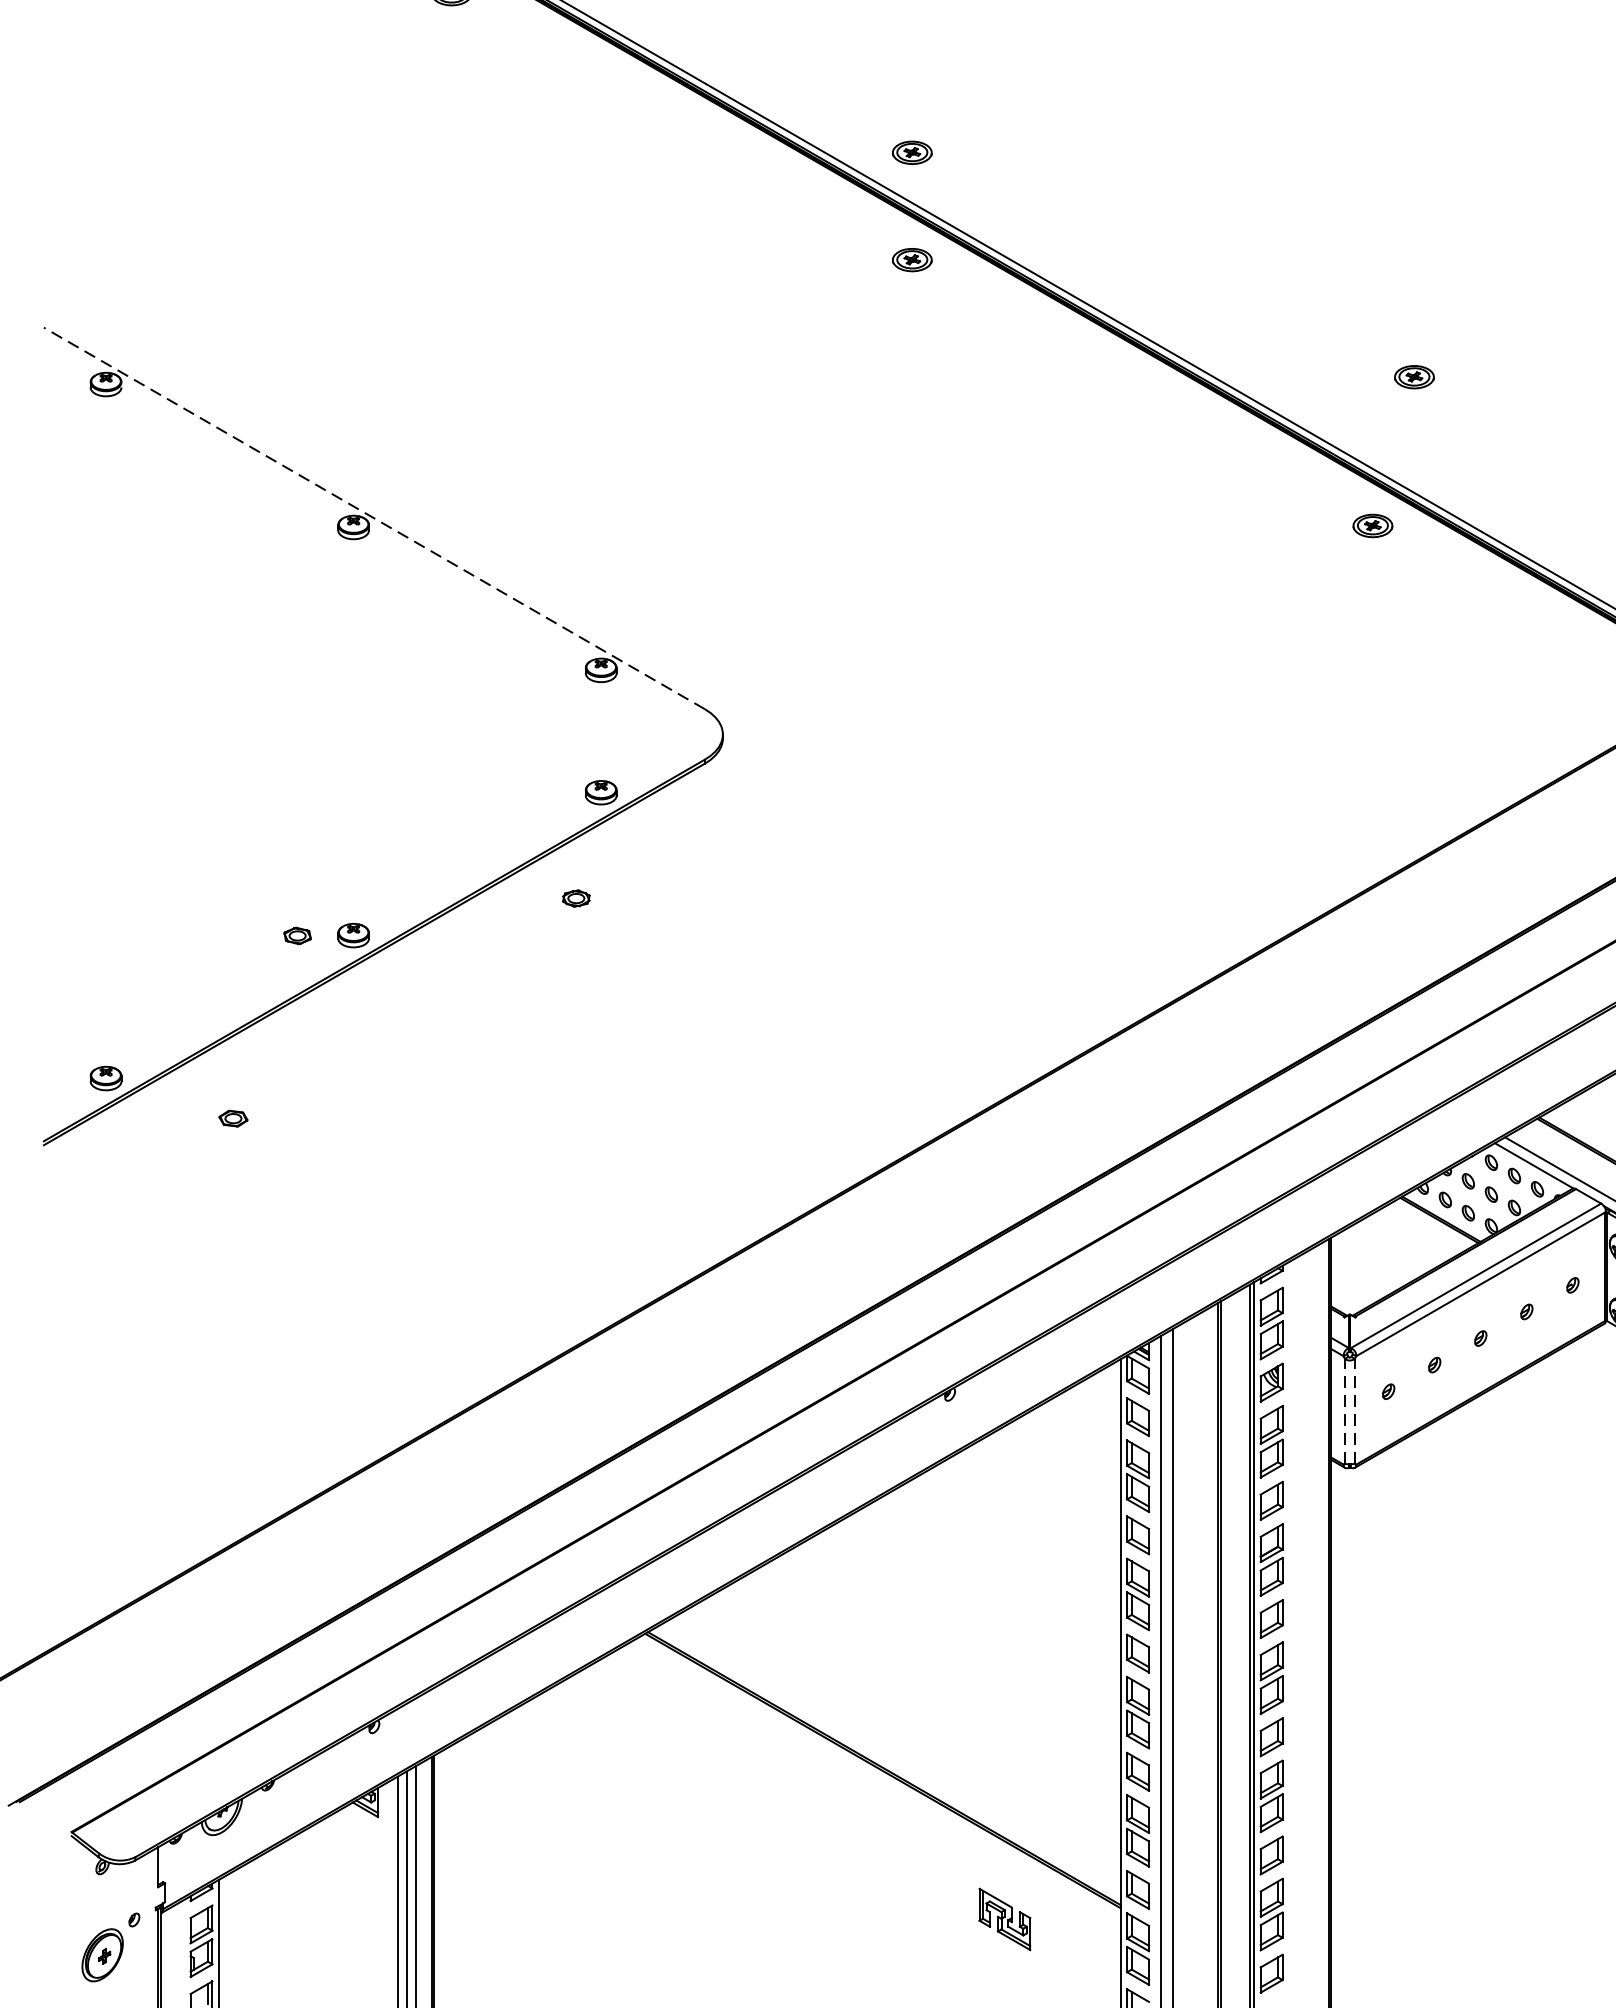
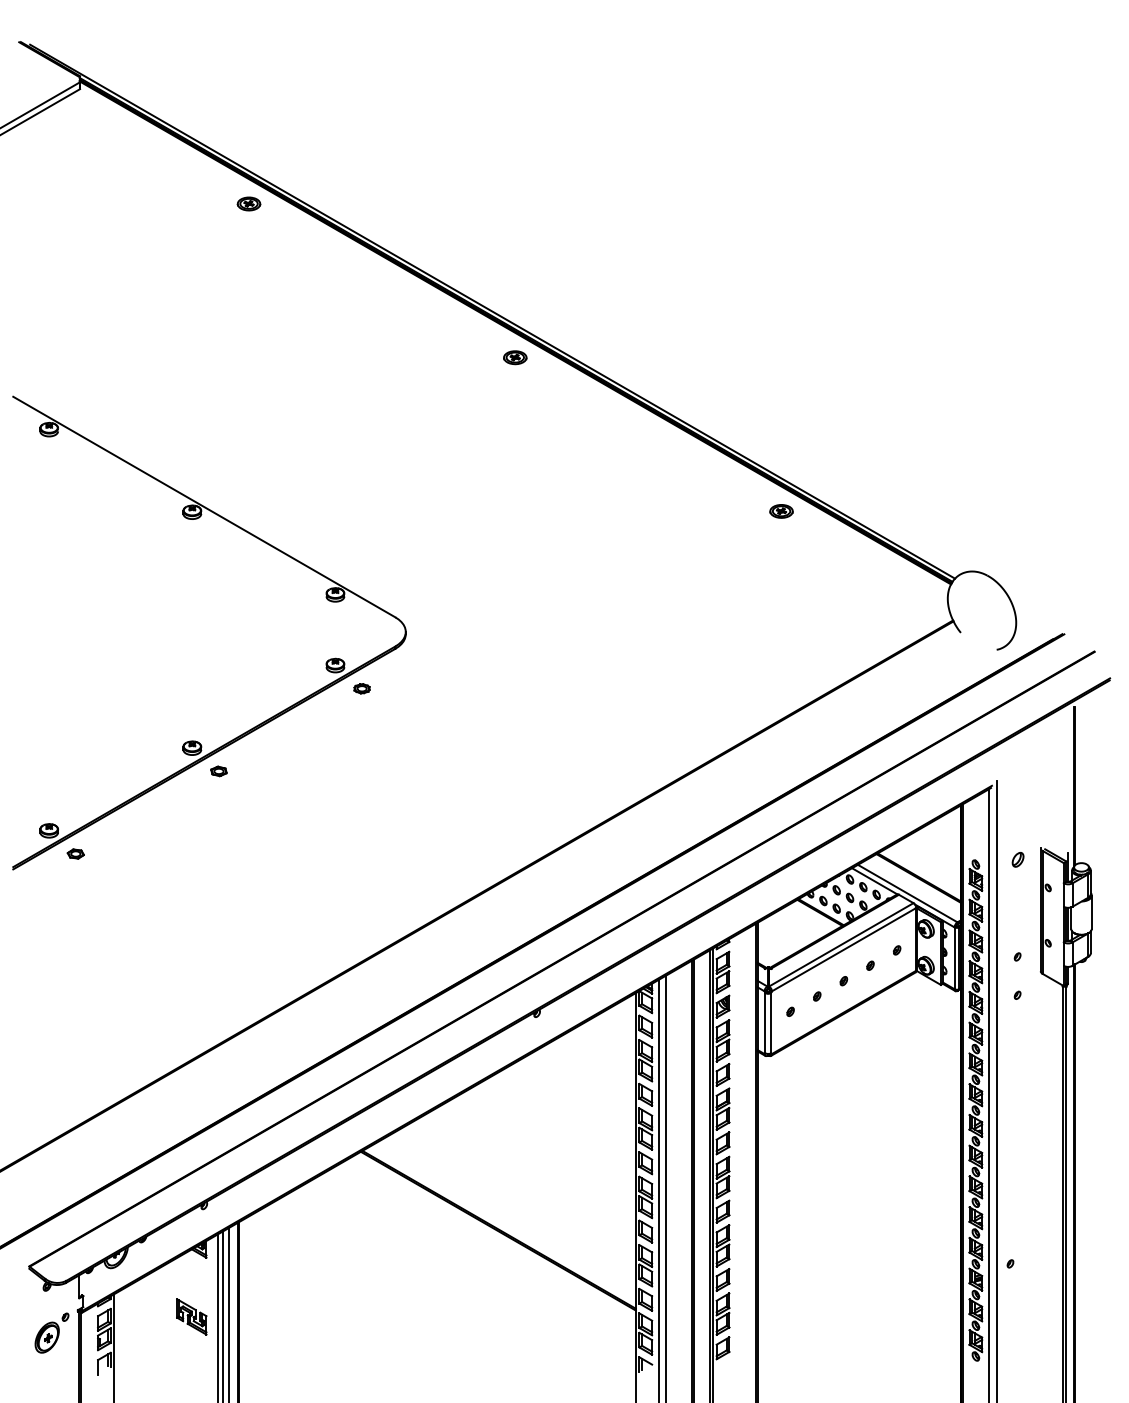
part: (912, 152) -> (515, 295), removed
part: (1414, 377) -> (805, 425), removed
line: (374, 519) -> (204, 507), dashed -> solid
part: (575, 898) -> (361, 688), moved
part: (296, 936) -> (218, 771), moved
part: (232, 1117) -> (75, 853), moved
line: (1345, 1410) -> (765, 1022), dashed -> solid
line: (1355, 1410) -> (771, 1022), dashed -> solid
part: (1004, 1918) -> (191, 1316), moved

